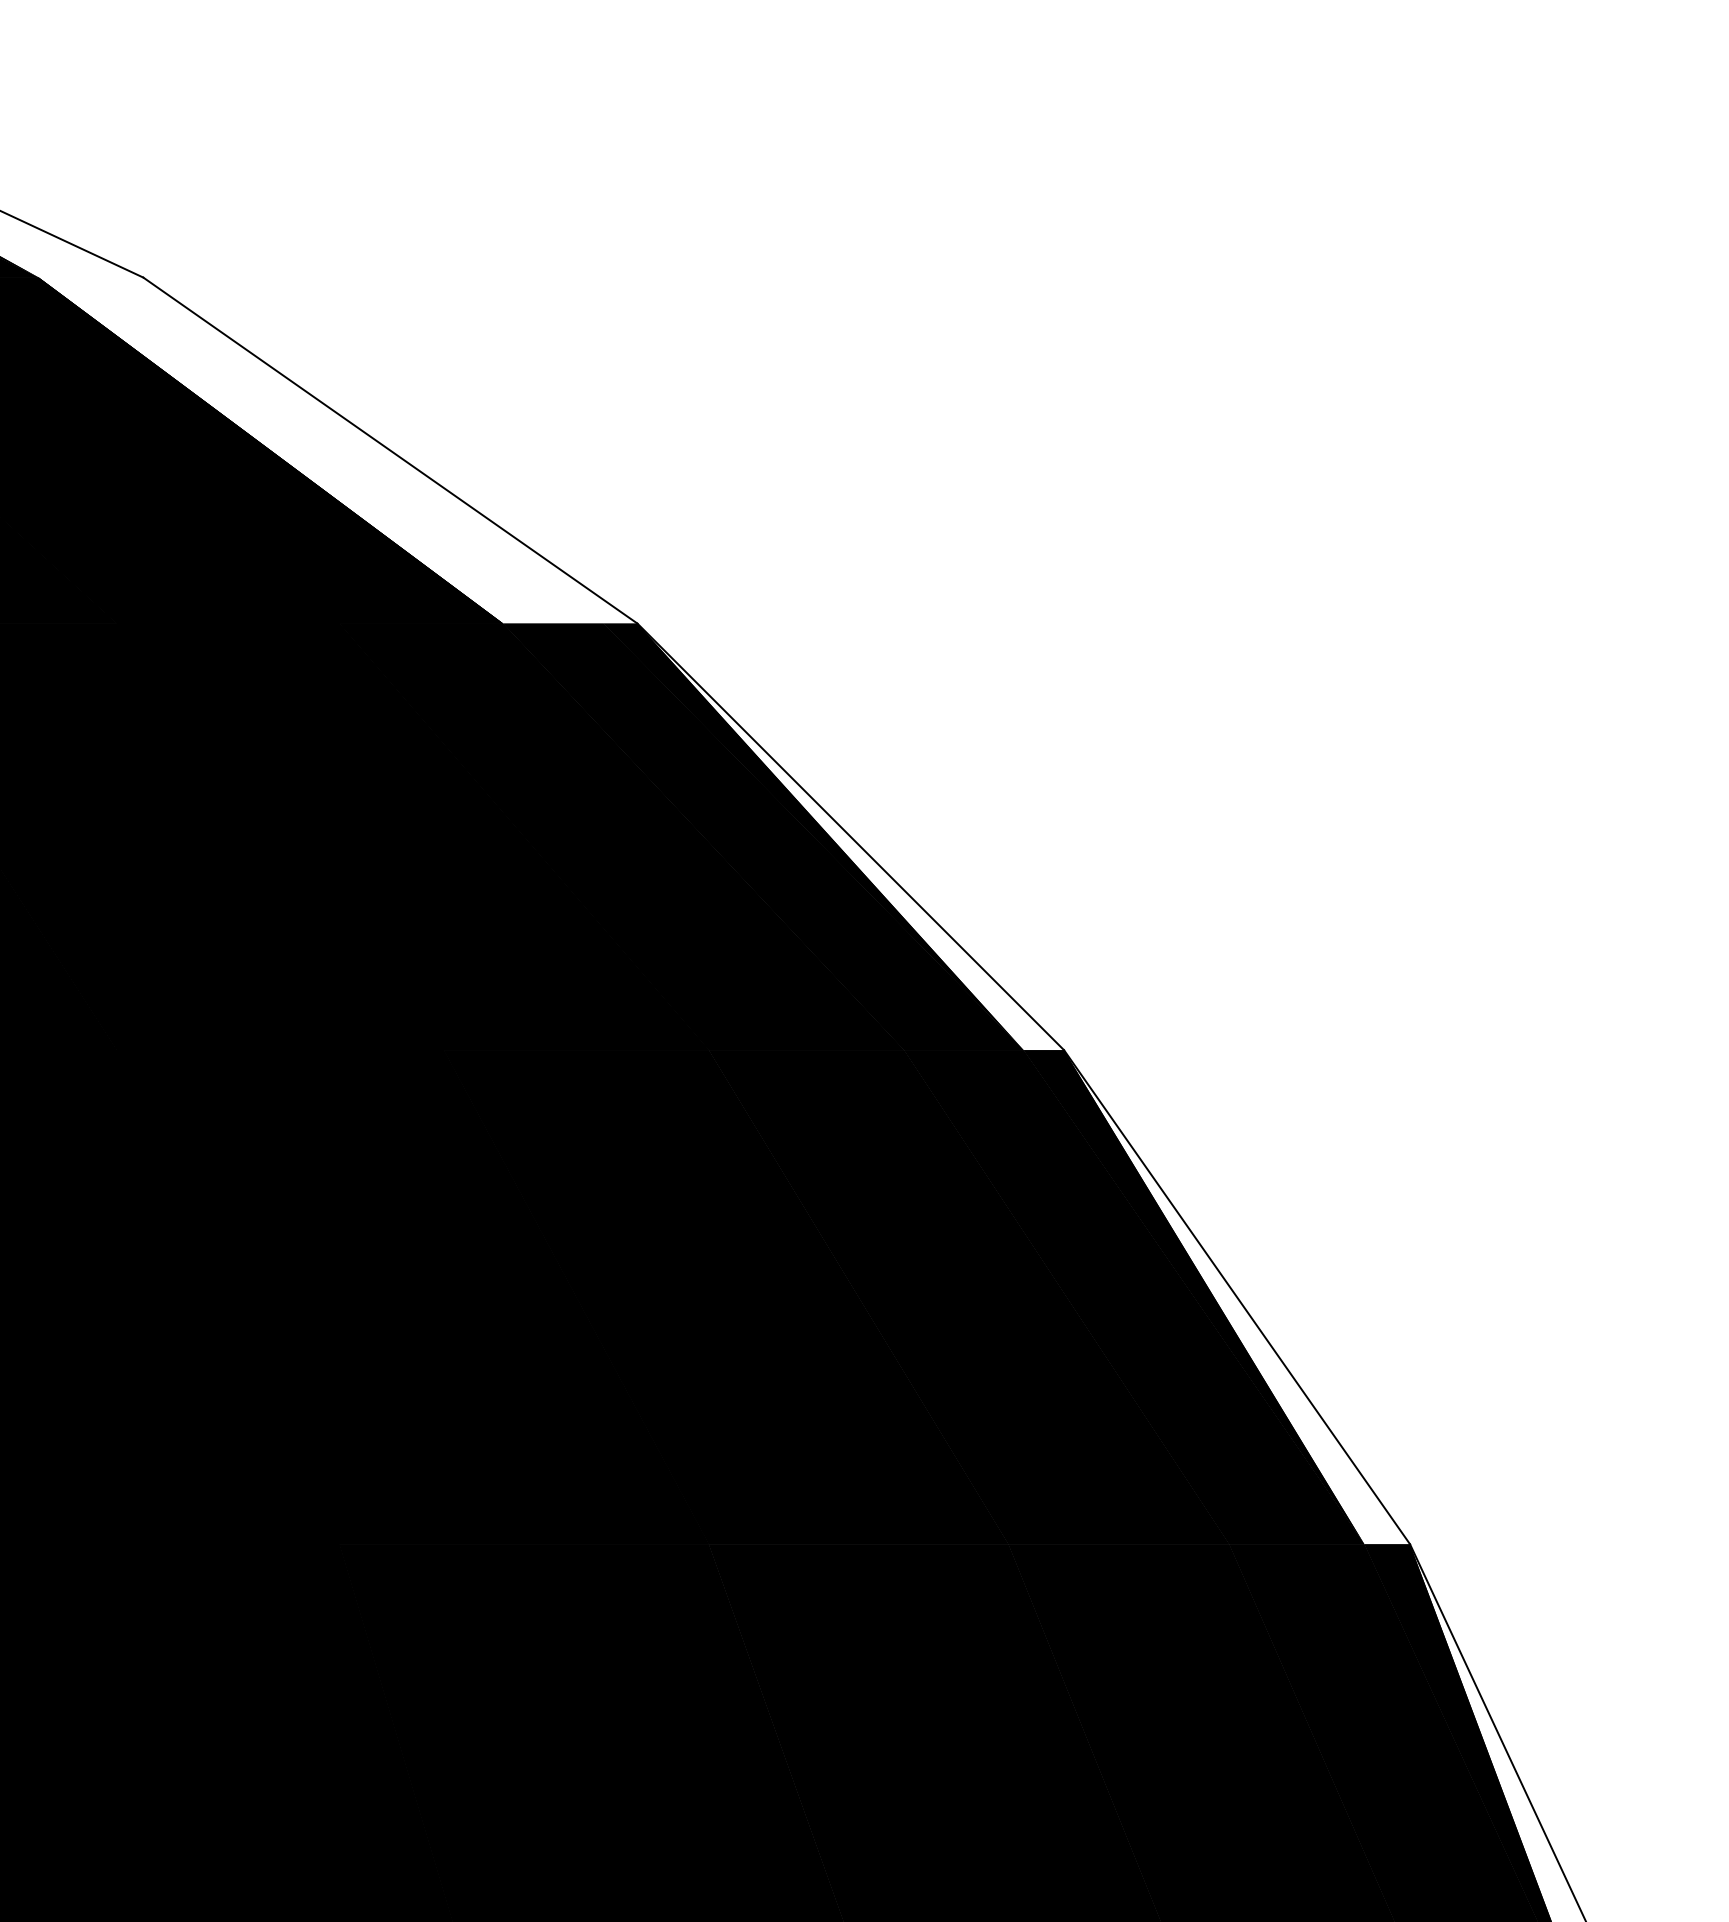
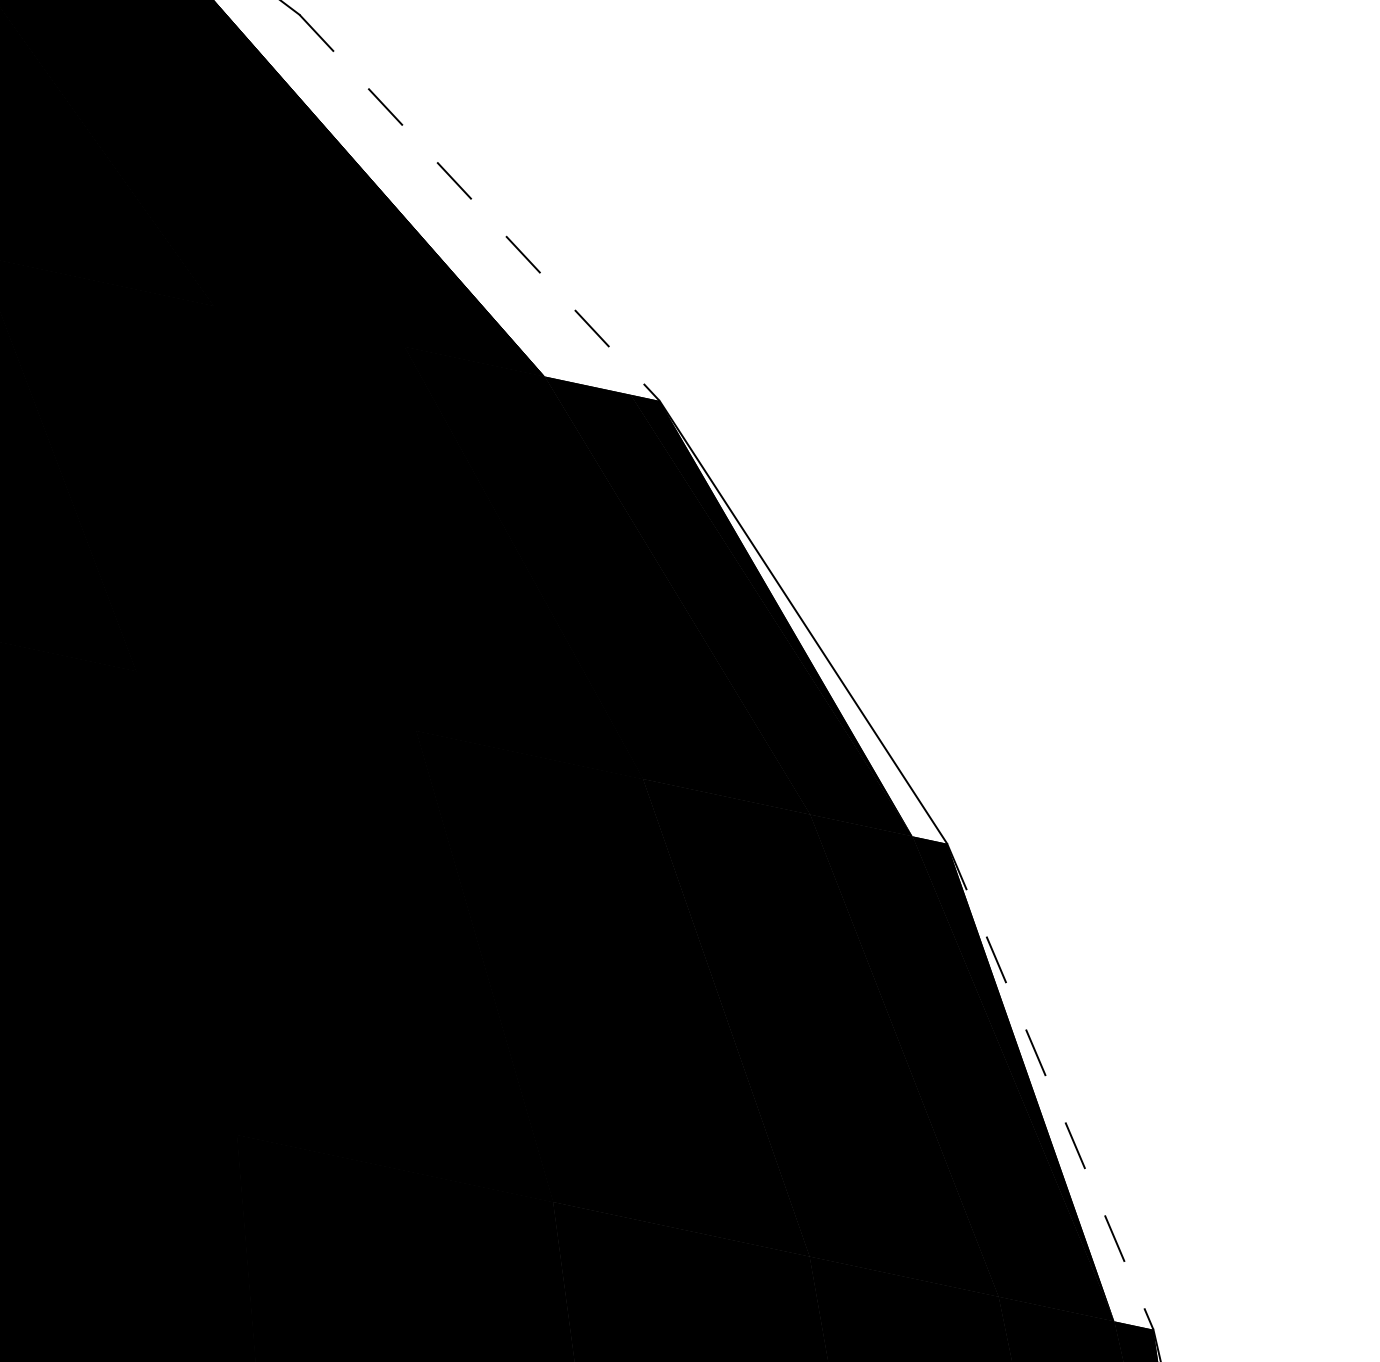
line: (390, 450) -> (479, 207), solid -> dashed
line: (1237, 1297) -> (1050, 1086), solid -> dashed

